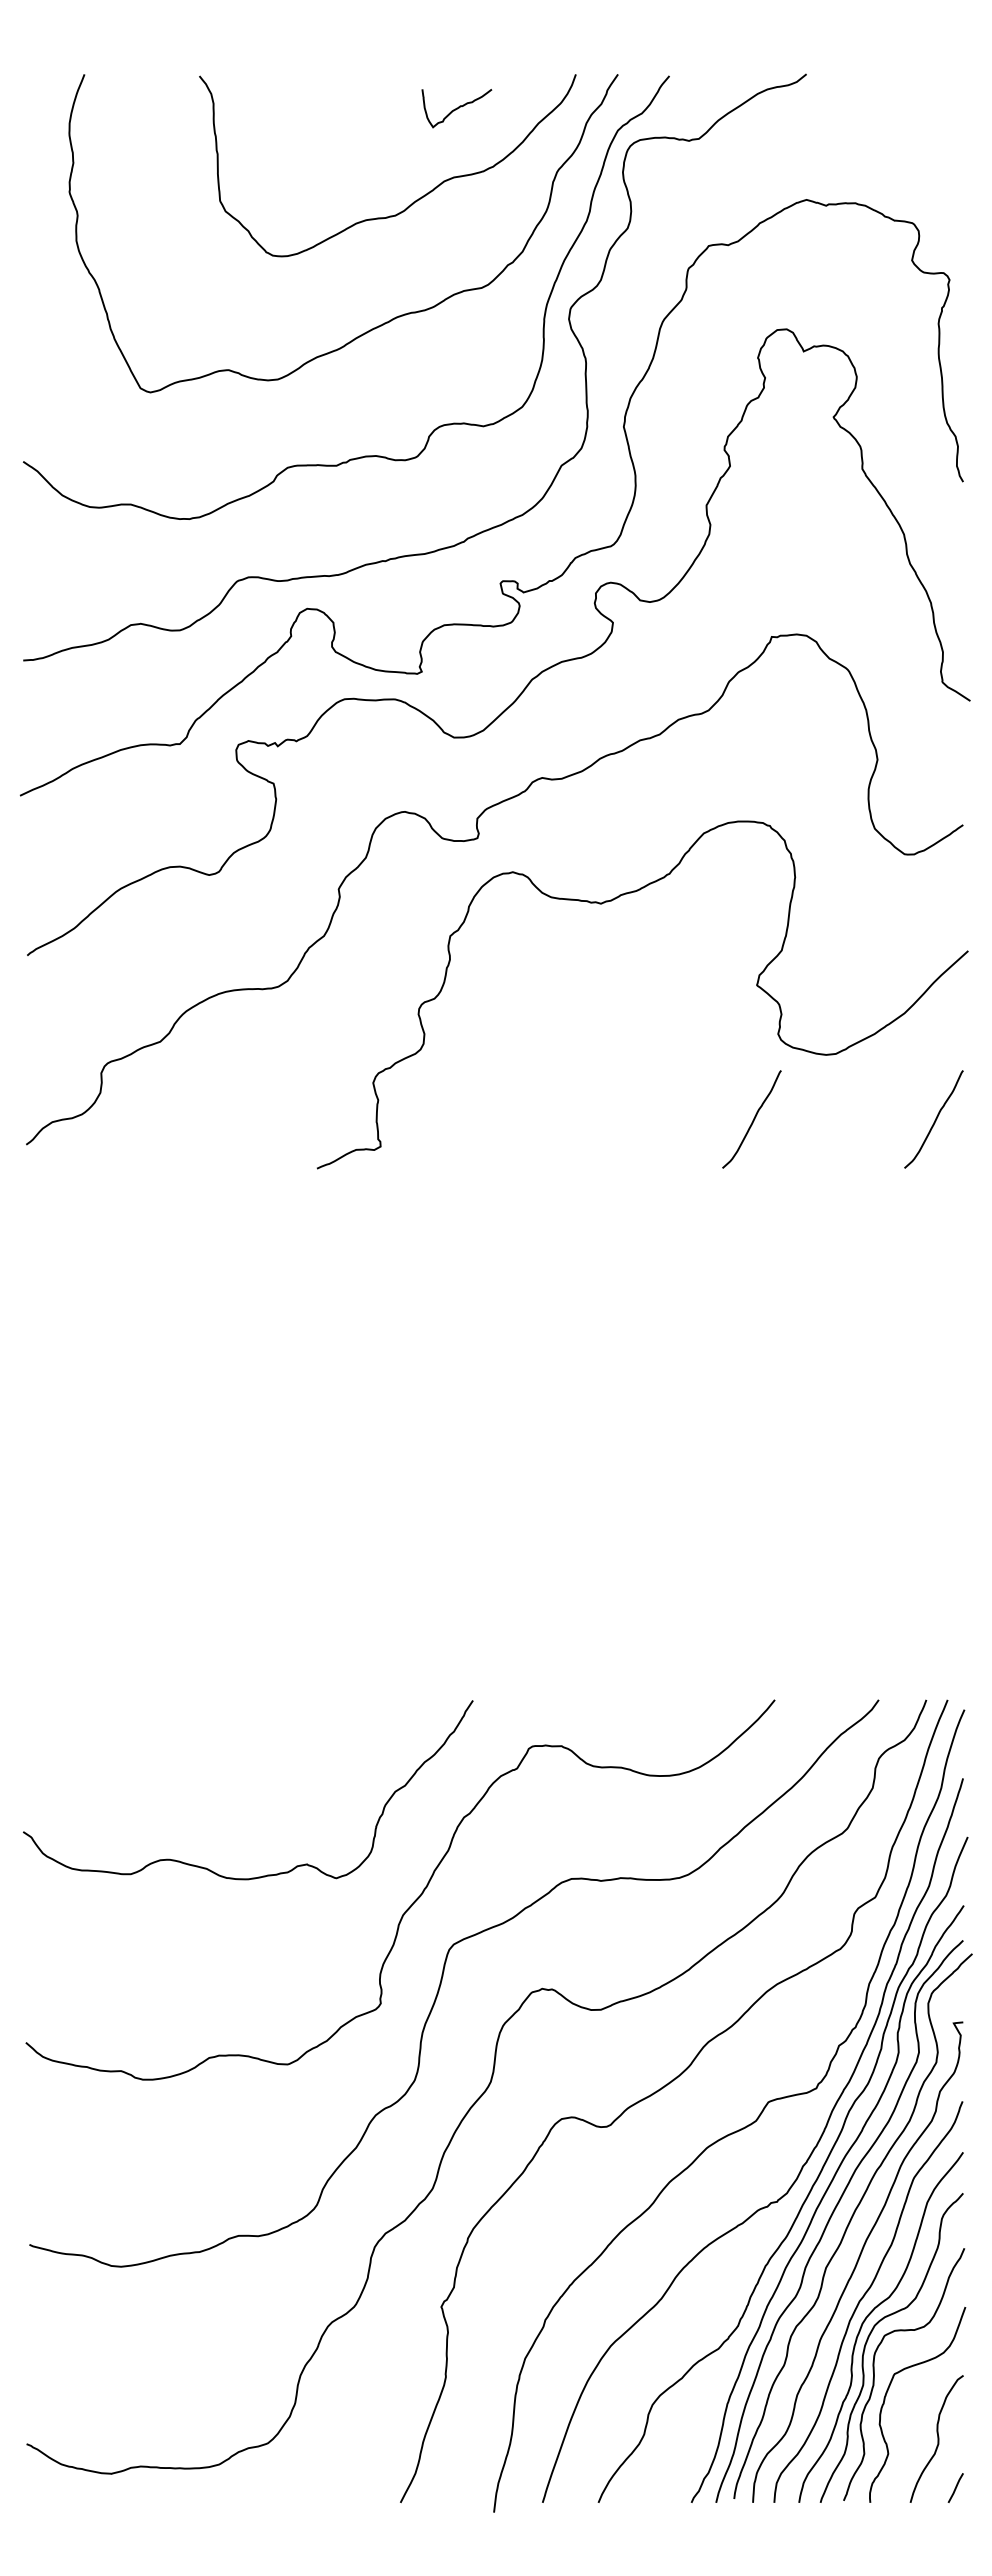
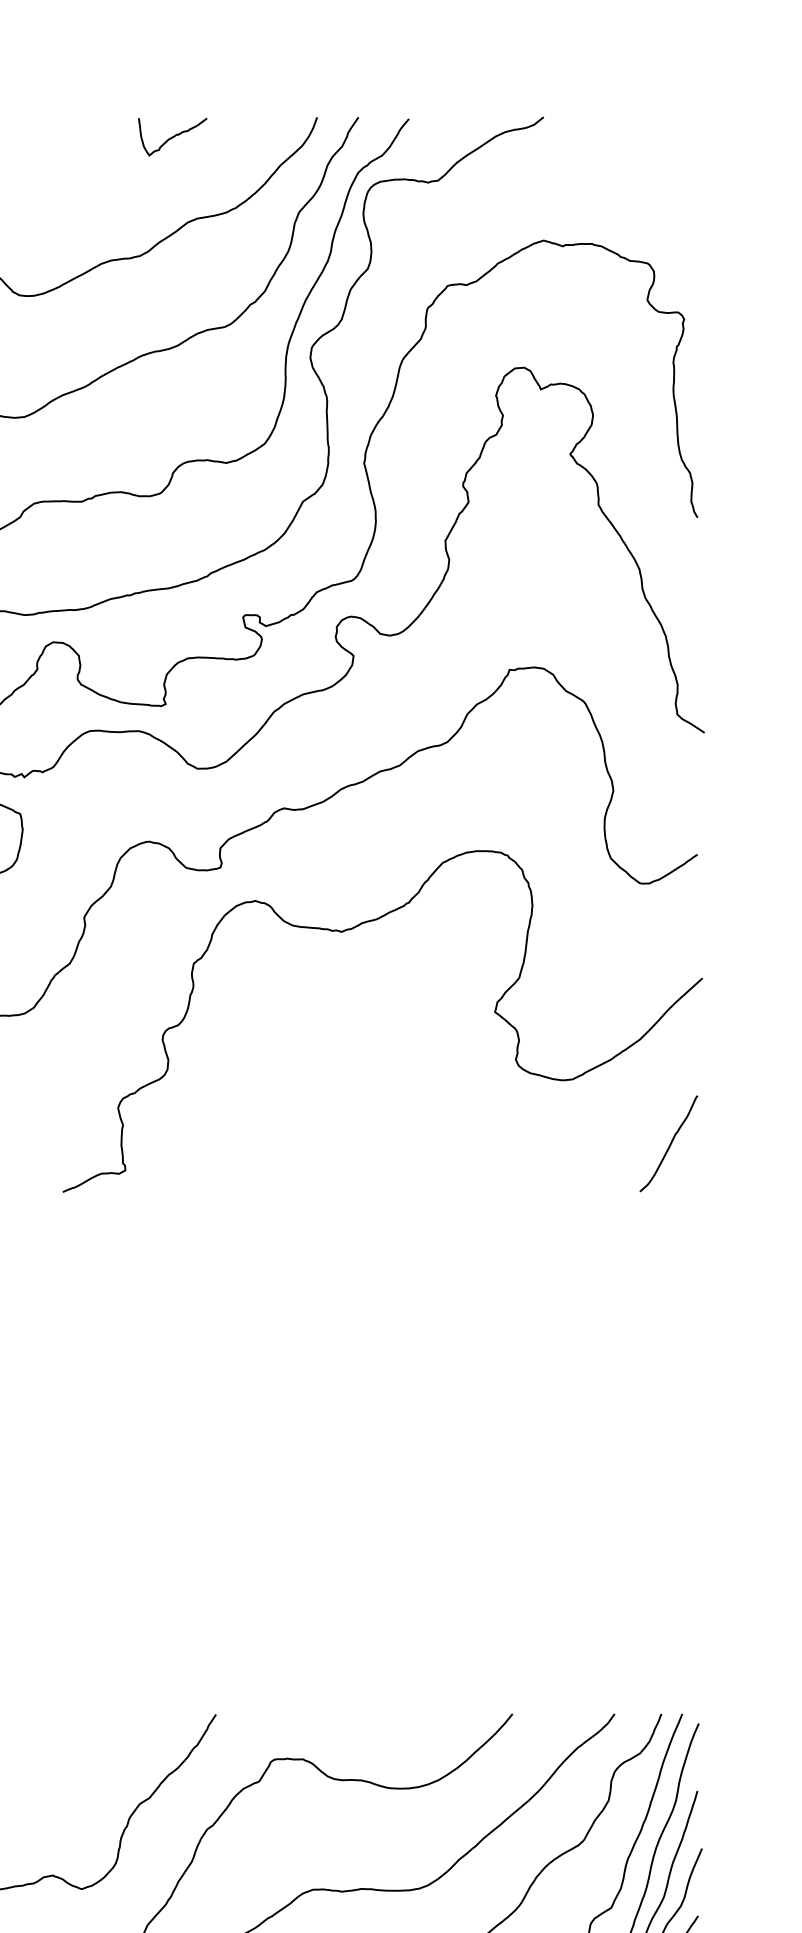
curve: (456, 108) -> (172, 137), moved
curve: (752, 1120) -> (490, 1144), removed

